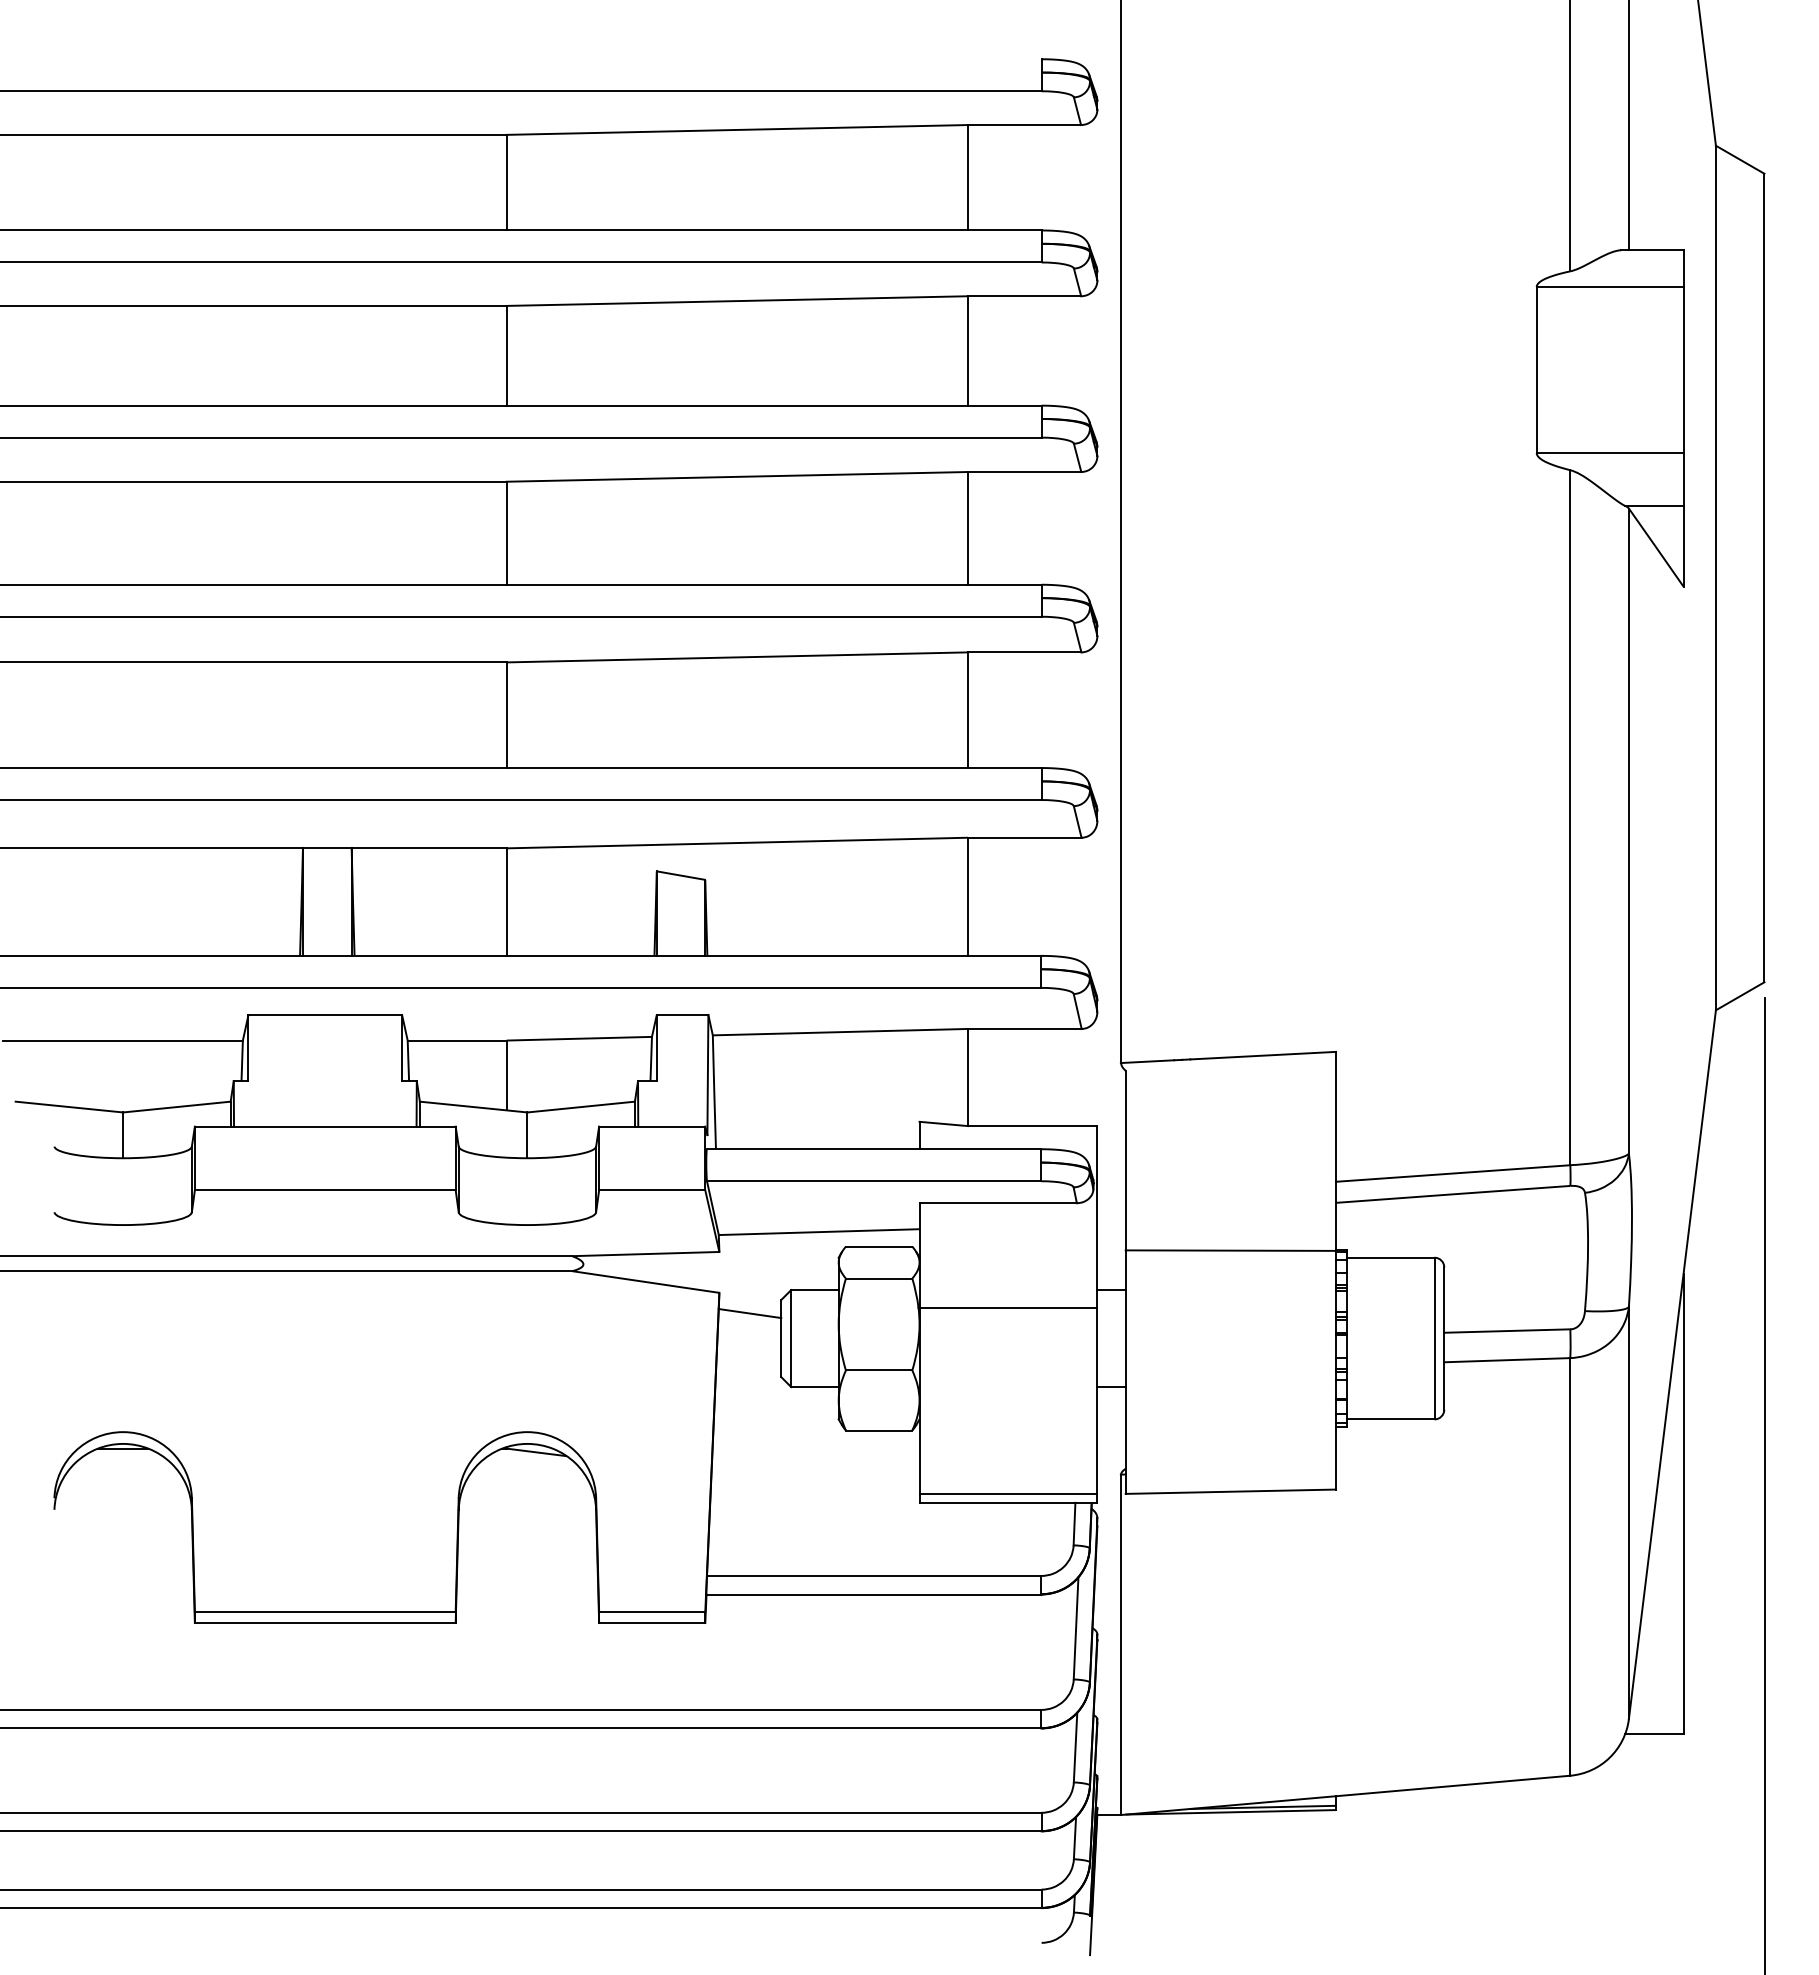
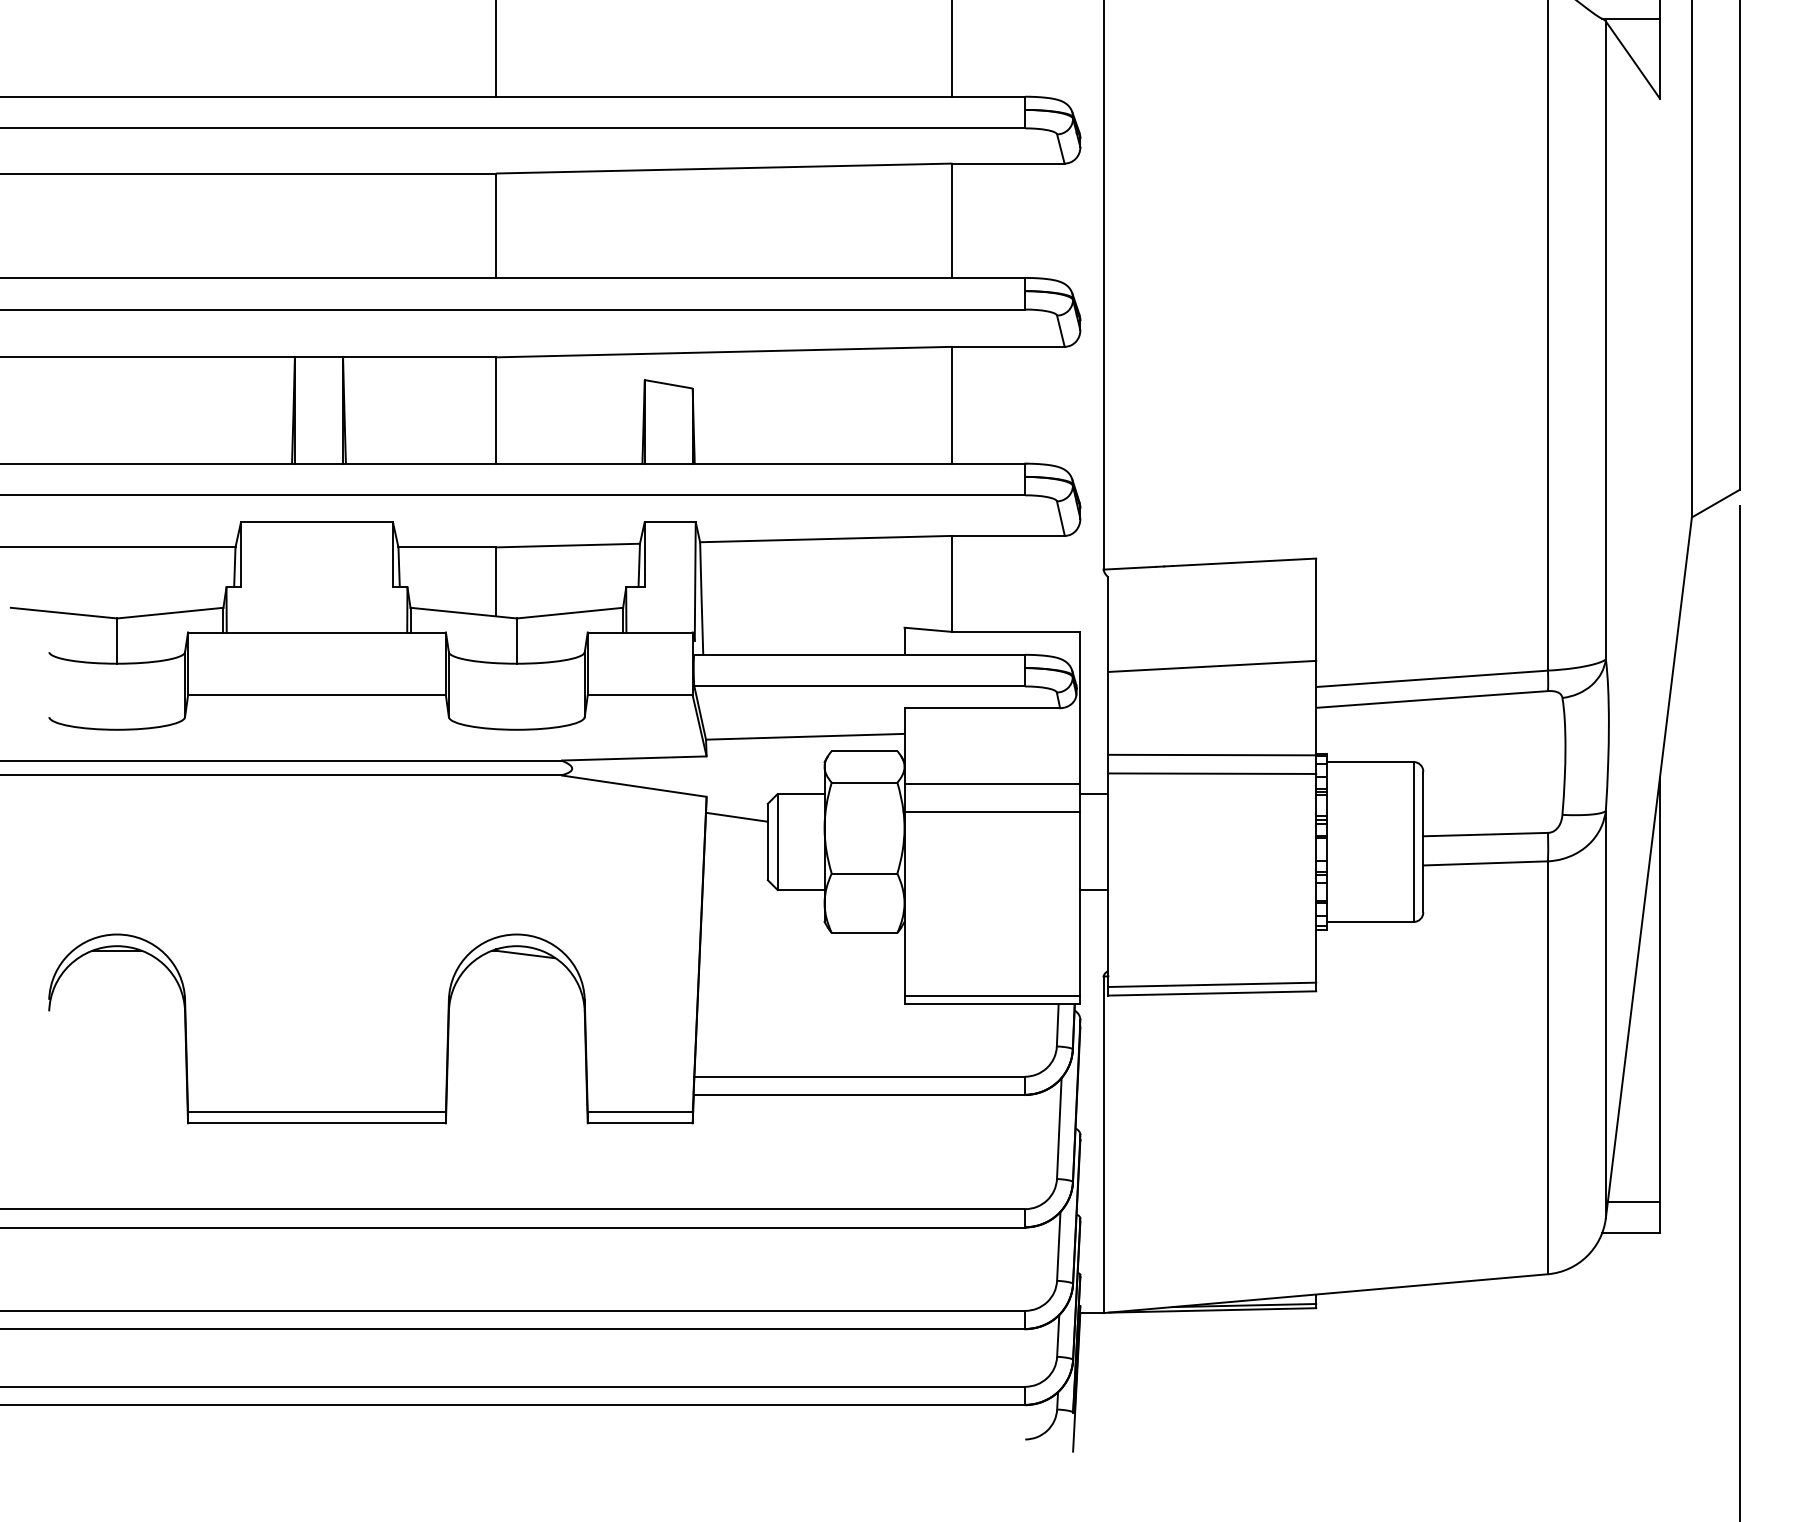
line: (1230, 1160) -> (1211, 665), added
line: (1230, 1269) -> (1211, 773), added
line: (1008, 1279) -> (992, 783), added
line: (1230, 1482) -> (1211, 984), added
line: (1656, 1702) -> (1633, 1201), added

